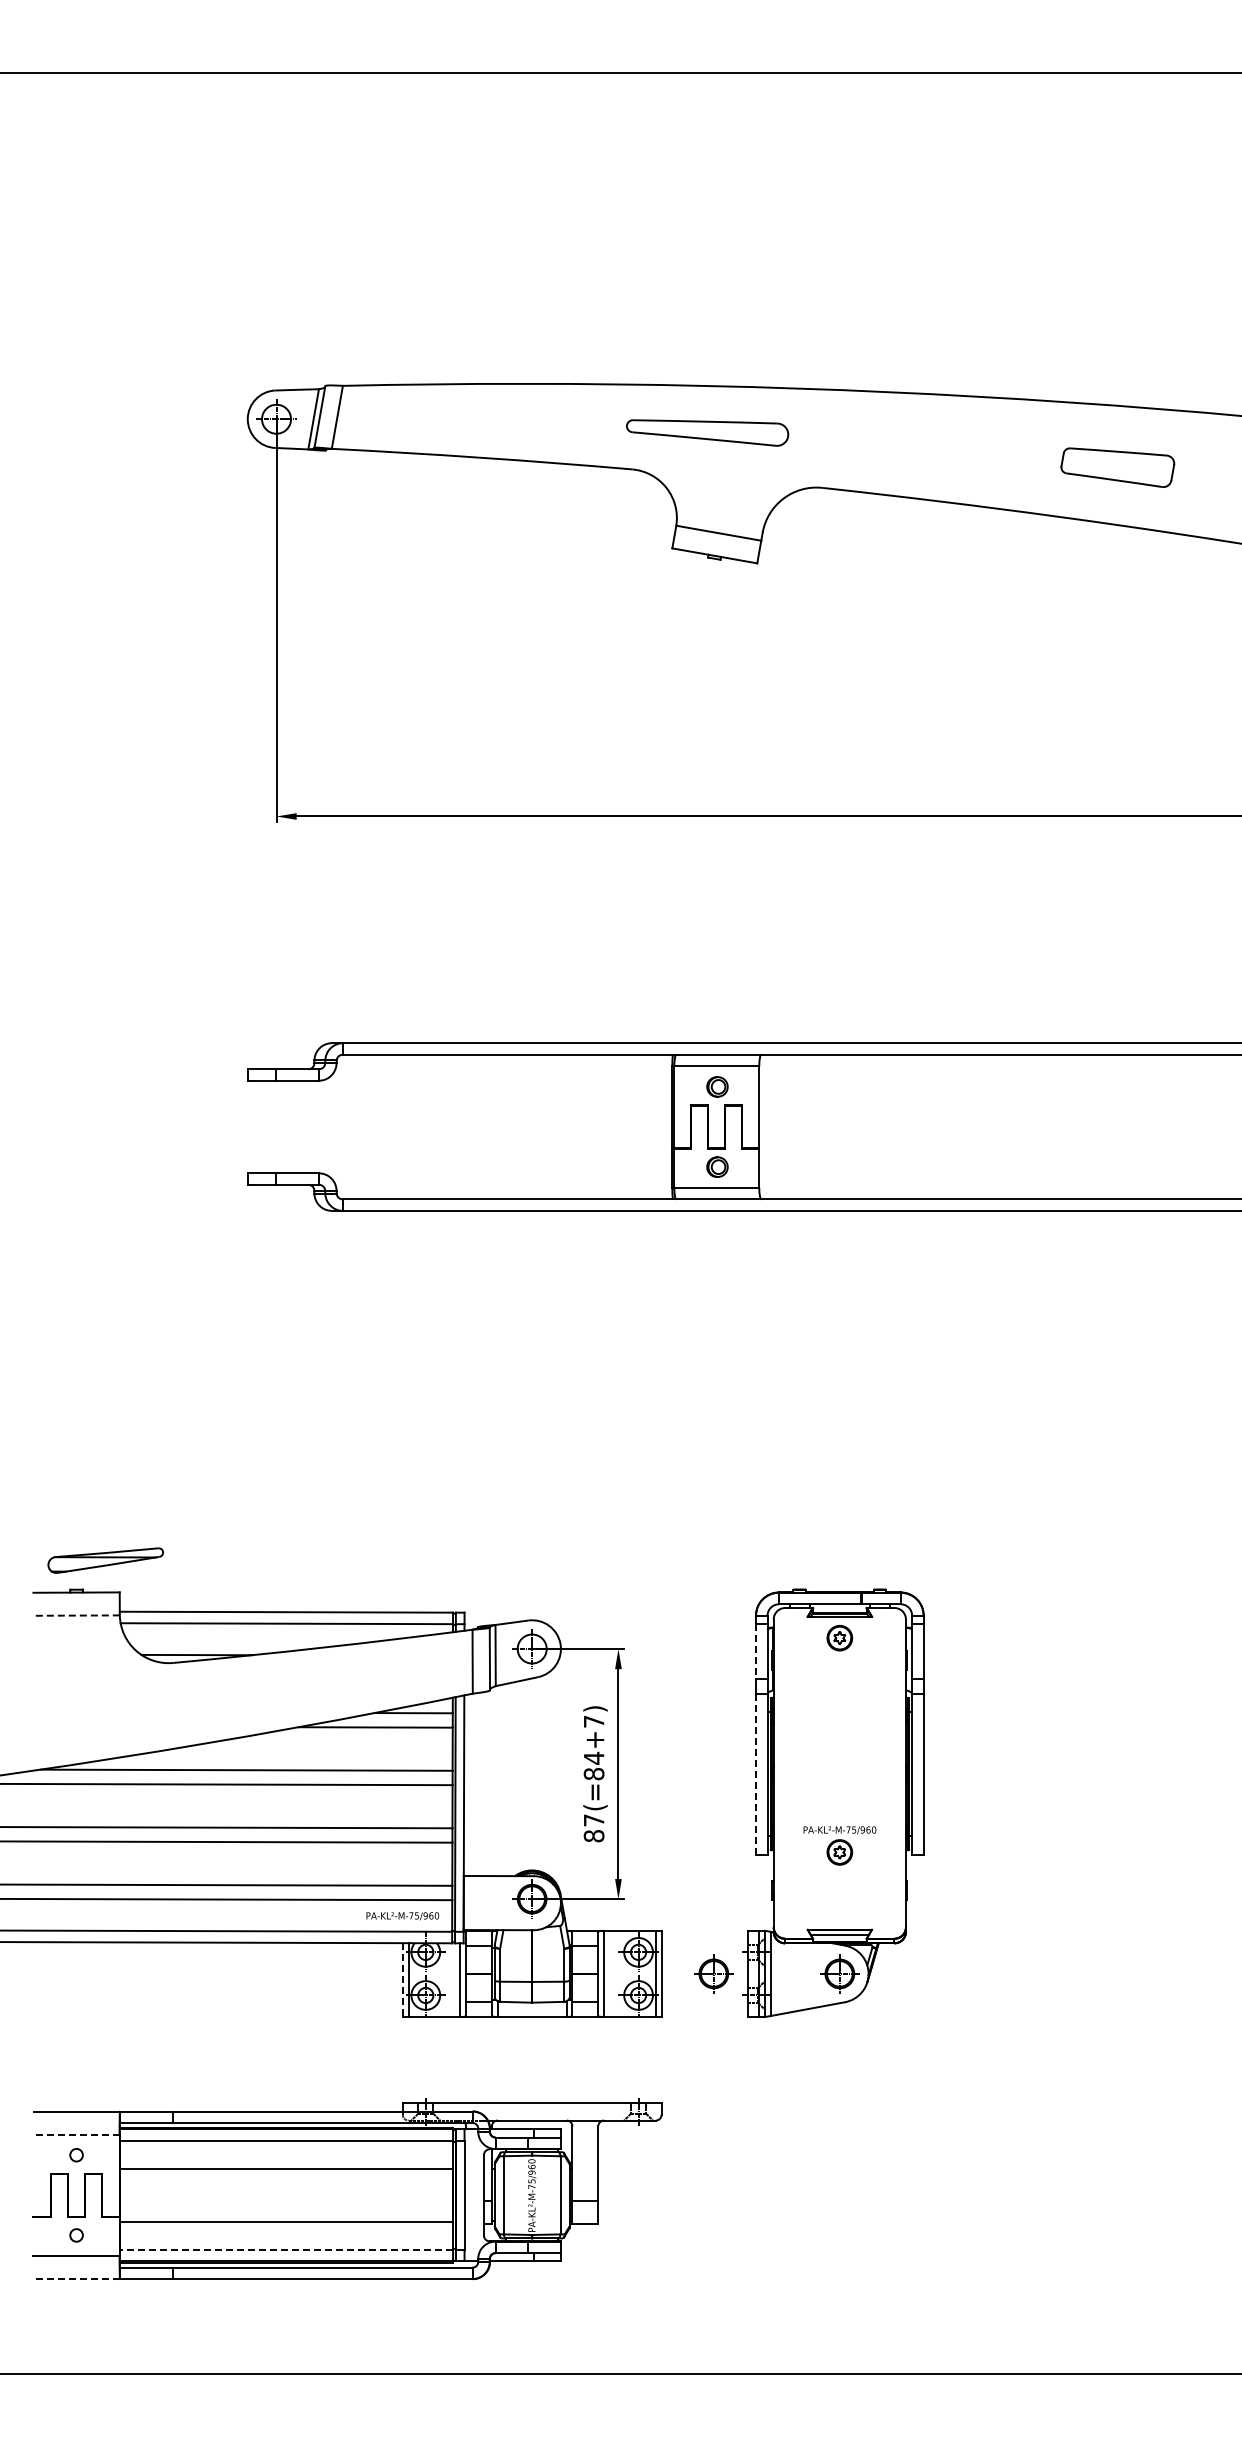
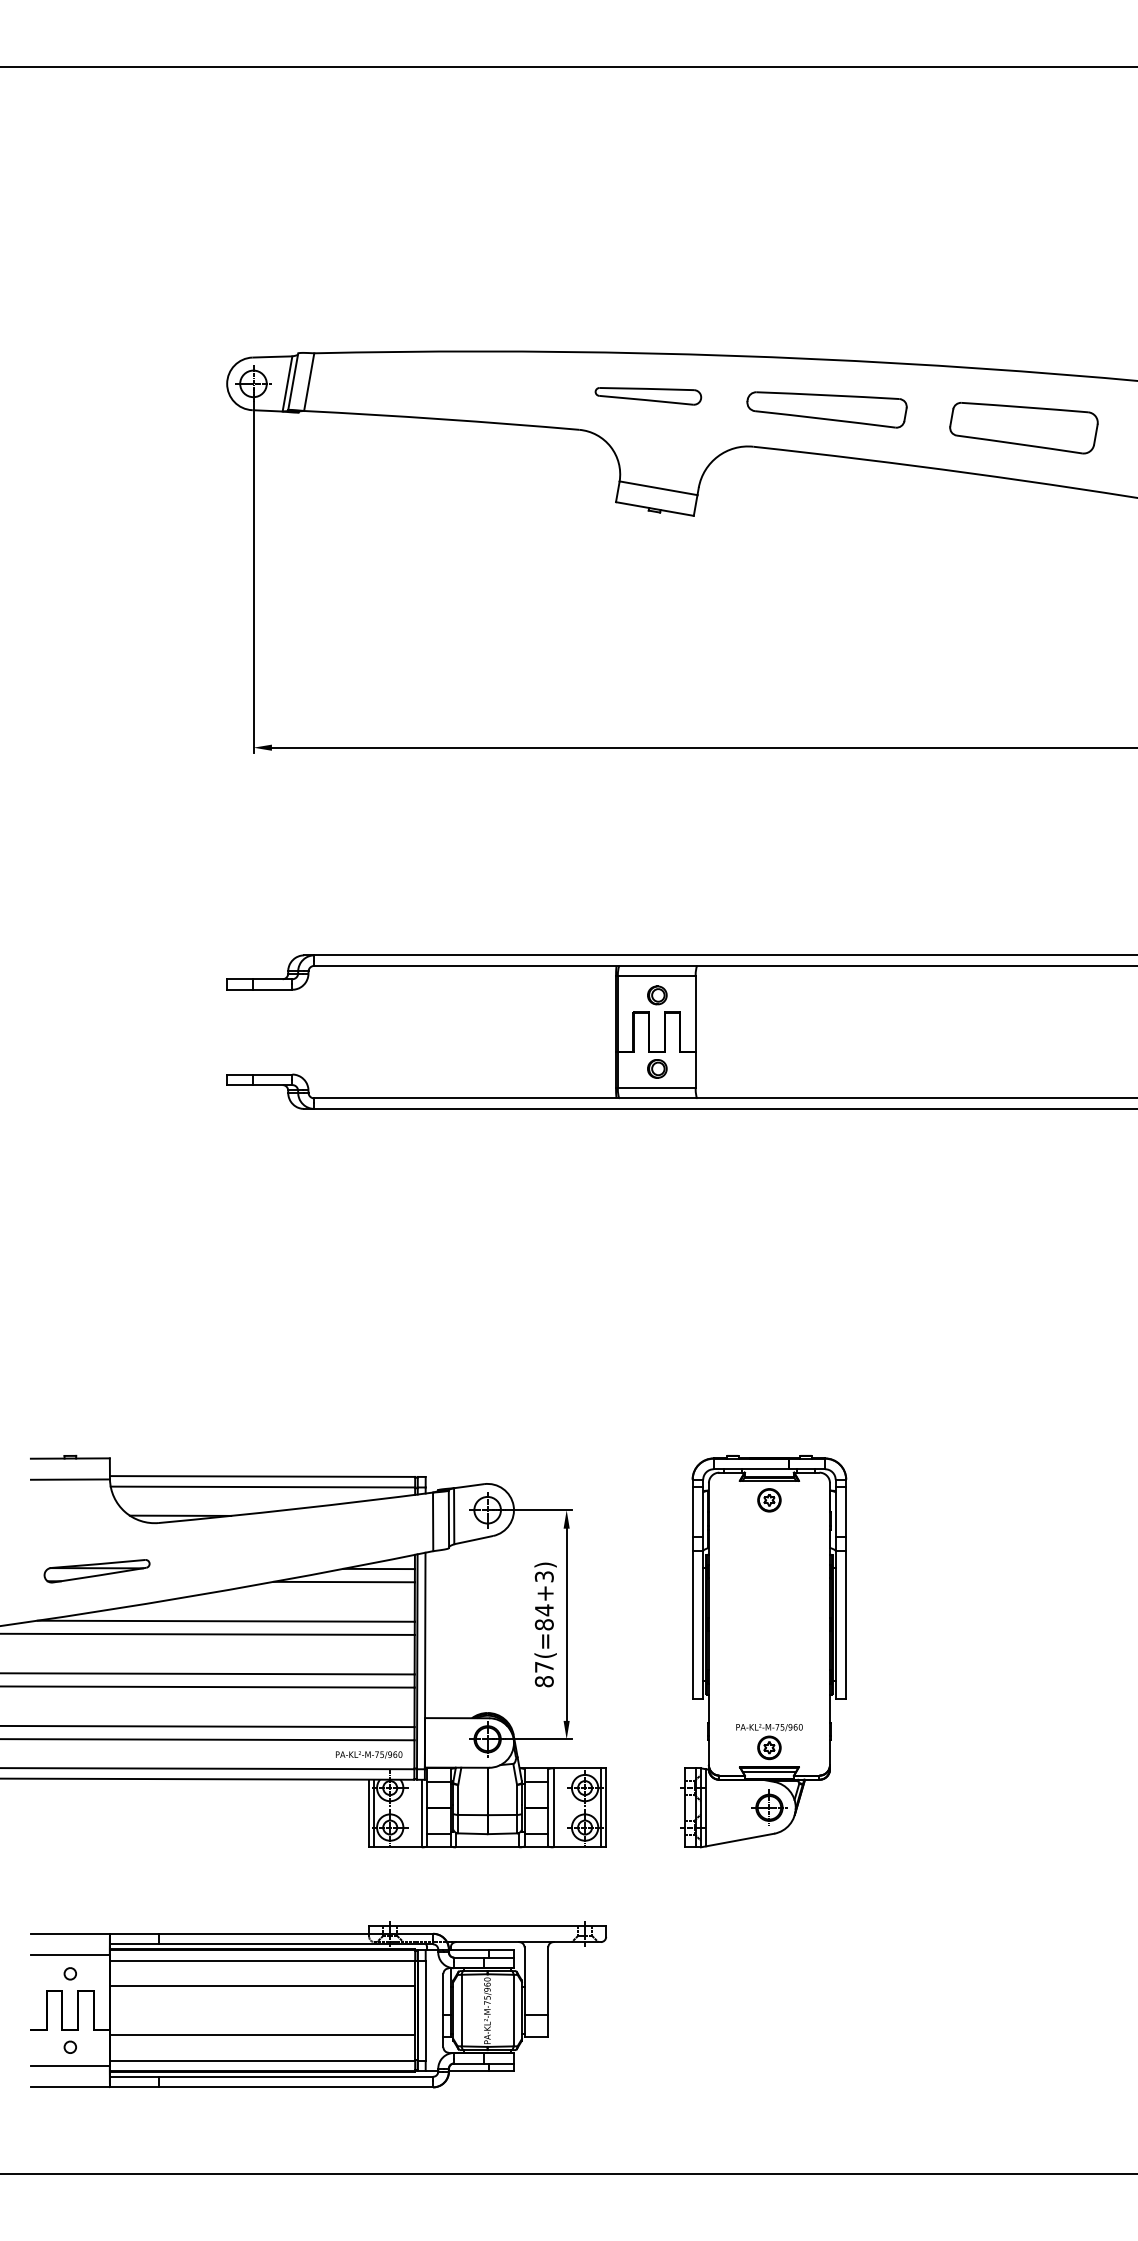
part: (707, 432) -> (648, 396), size x0.71
part: (902, 447) -> (826, 409), added
part: (1117, 467) -> (1023, 428), size x1.43
part: (105, 1560) -> (96, 1571), moved
line: (76, 1615) -> (70, 1479), dashed -> solid
line: (756, 1651) -> (693, 1512), dashed -> solid
text: (593, 1721) -> (543, 1576), 87(=84+7) -> 87(=84+3)
line: (756, 1774) -> (693, 1625), dashed -> solid
part: (839, 1845) -> (769, 1741), moved
part: (713, 1973) -> (653, 1807), removed
line: (402, 1980) -> (368, 1813), dashed -> solid
line: (76, 2134) -> (70, 1954), dashed -> solid
line: (286, 2249) -> (262, 2060), dashed -> solid
line: (76, 2279) -> (70, 2087), dashed -> solid

